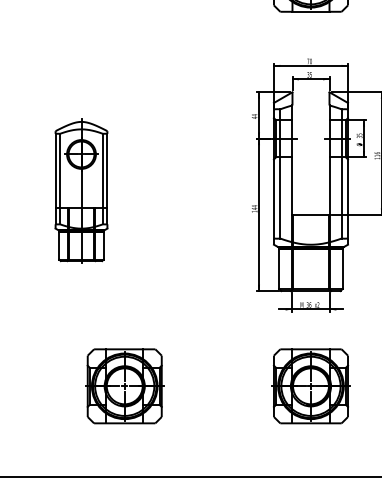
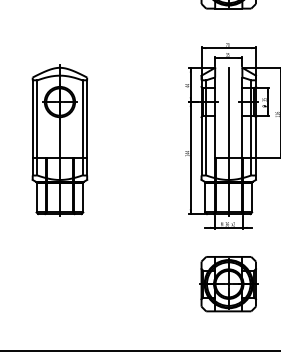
part: (80, 191) -> (59, 140), size x1.43
line: (310, 192) -> (228, 141), added
part: (124, 386) -> (91, 284), removed

